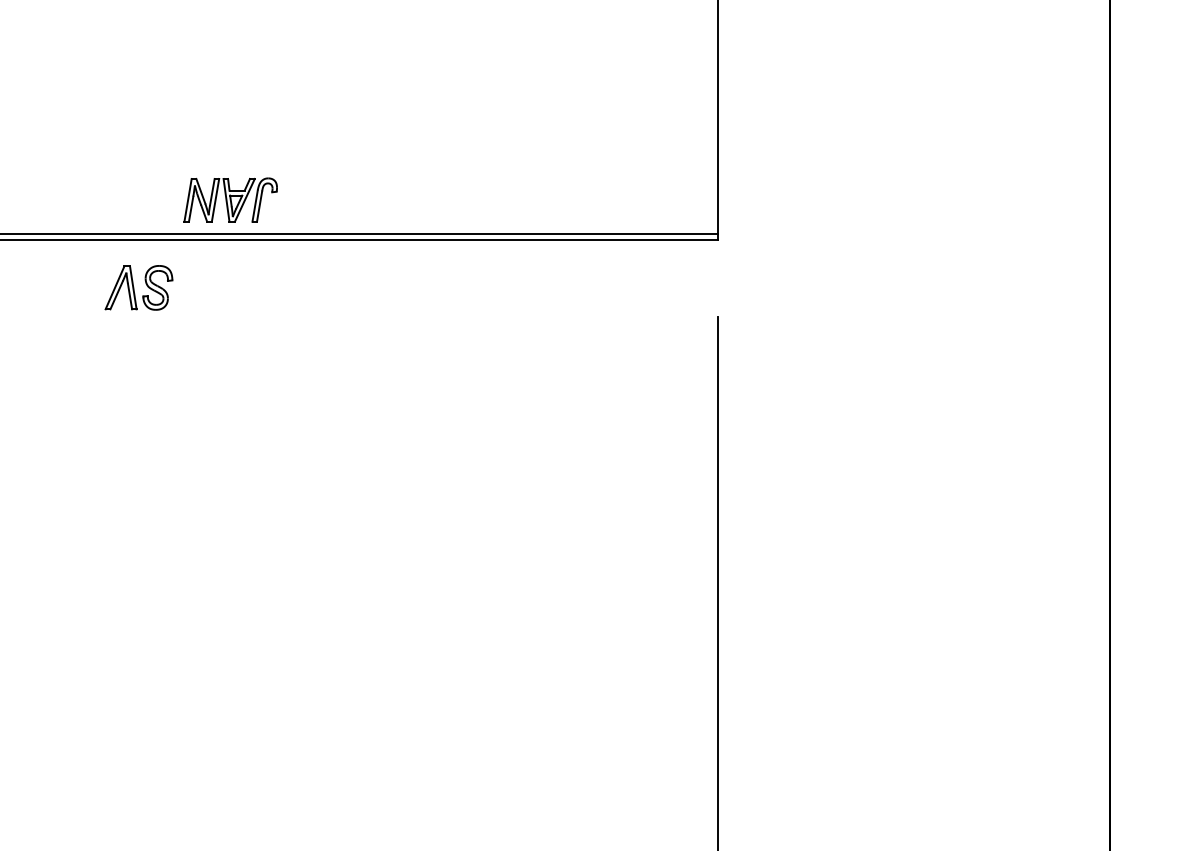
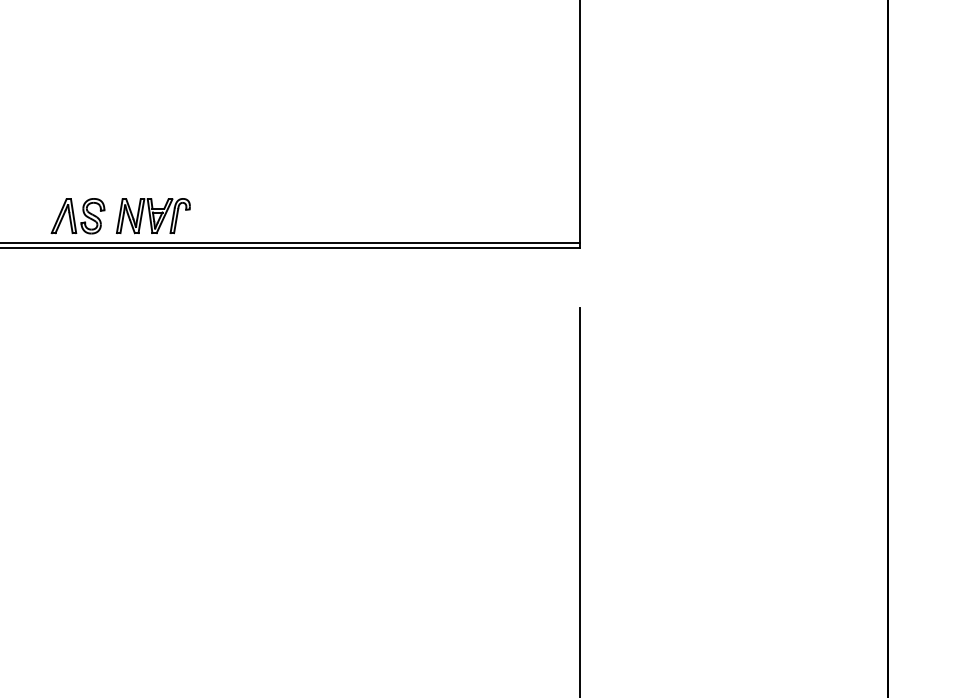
part: (230, 200) -> (153, 216), moved
part: (138, 288) -> (77, 216), moved

